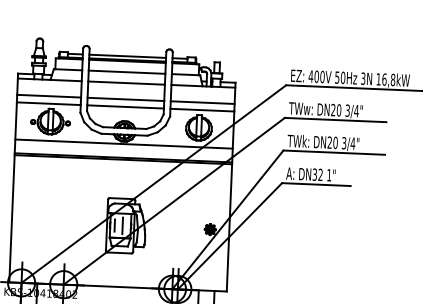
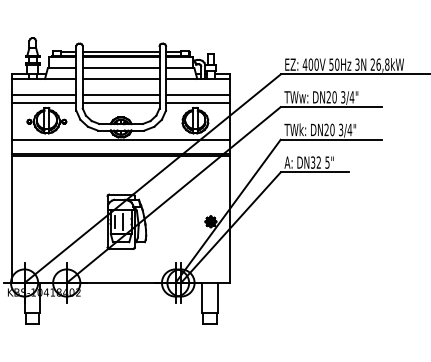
text: (378, 79) -> (372, 64), 16,8kW -> 26,8kW
text: (329, 175) -> (327, 162), 1" -> 5"

